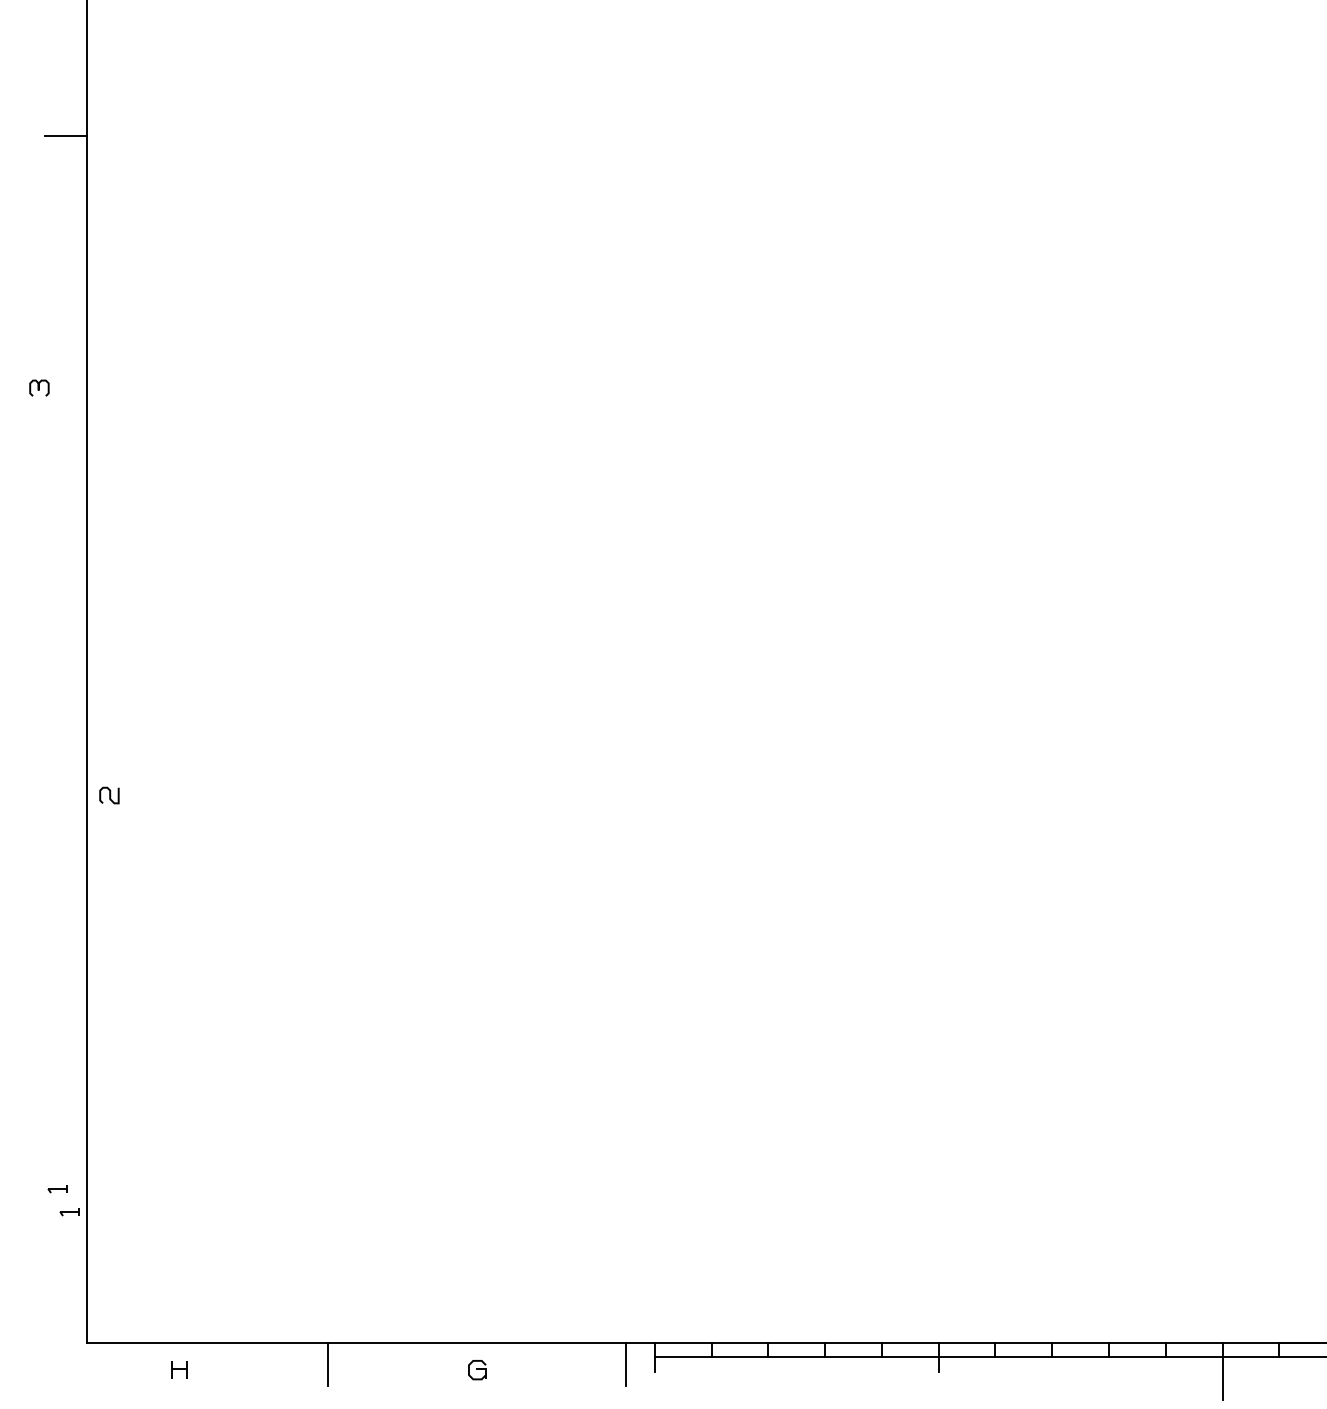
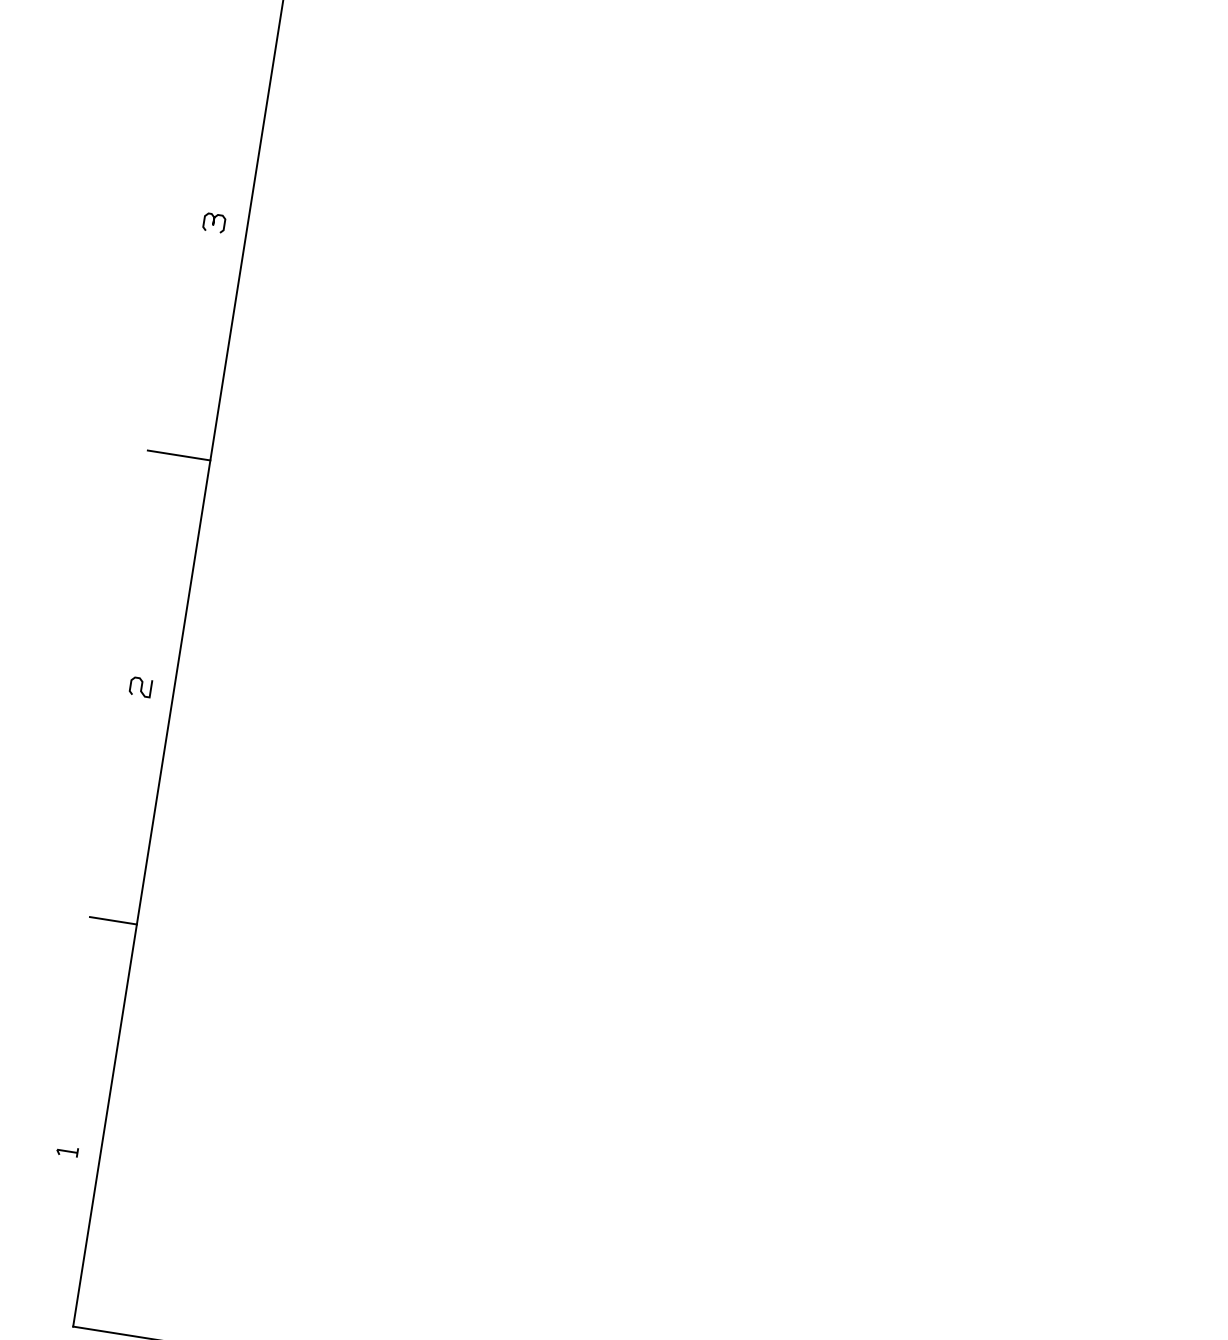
curve: (39, 387) -> (214, 222), moved
line: (58, 557) -> (178, 455), added
curve: (109, 795) -> (140, 687), moved
line: (65, 978) -> (112, 921), added
part: (69, 1212) -> (76, 1179), removed

